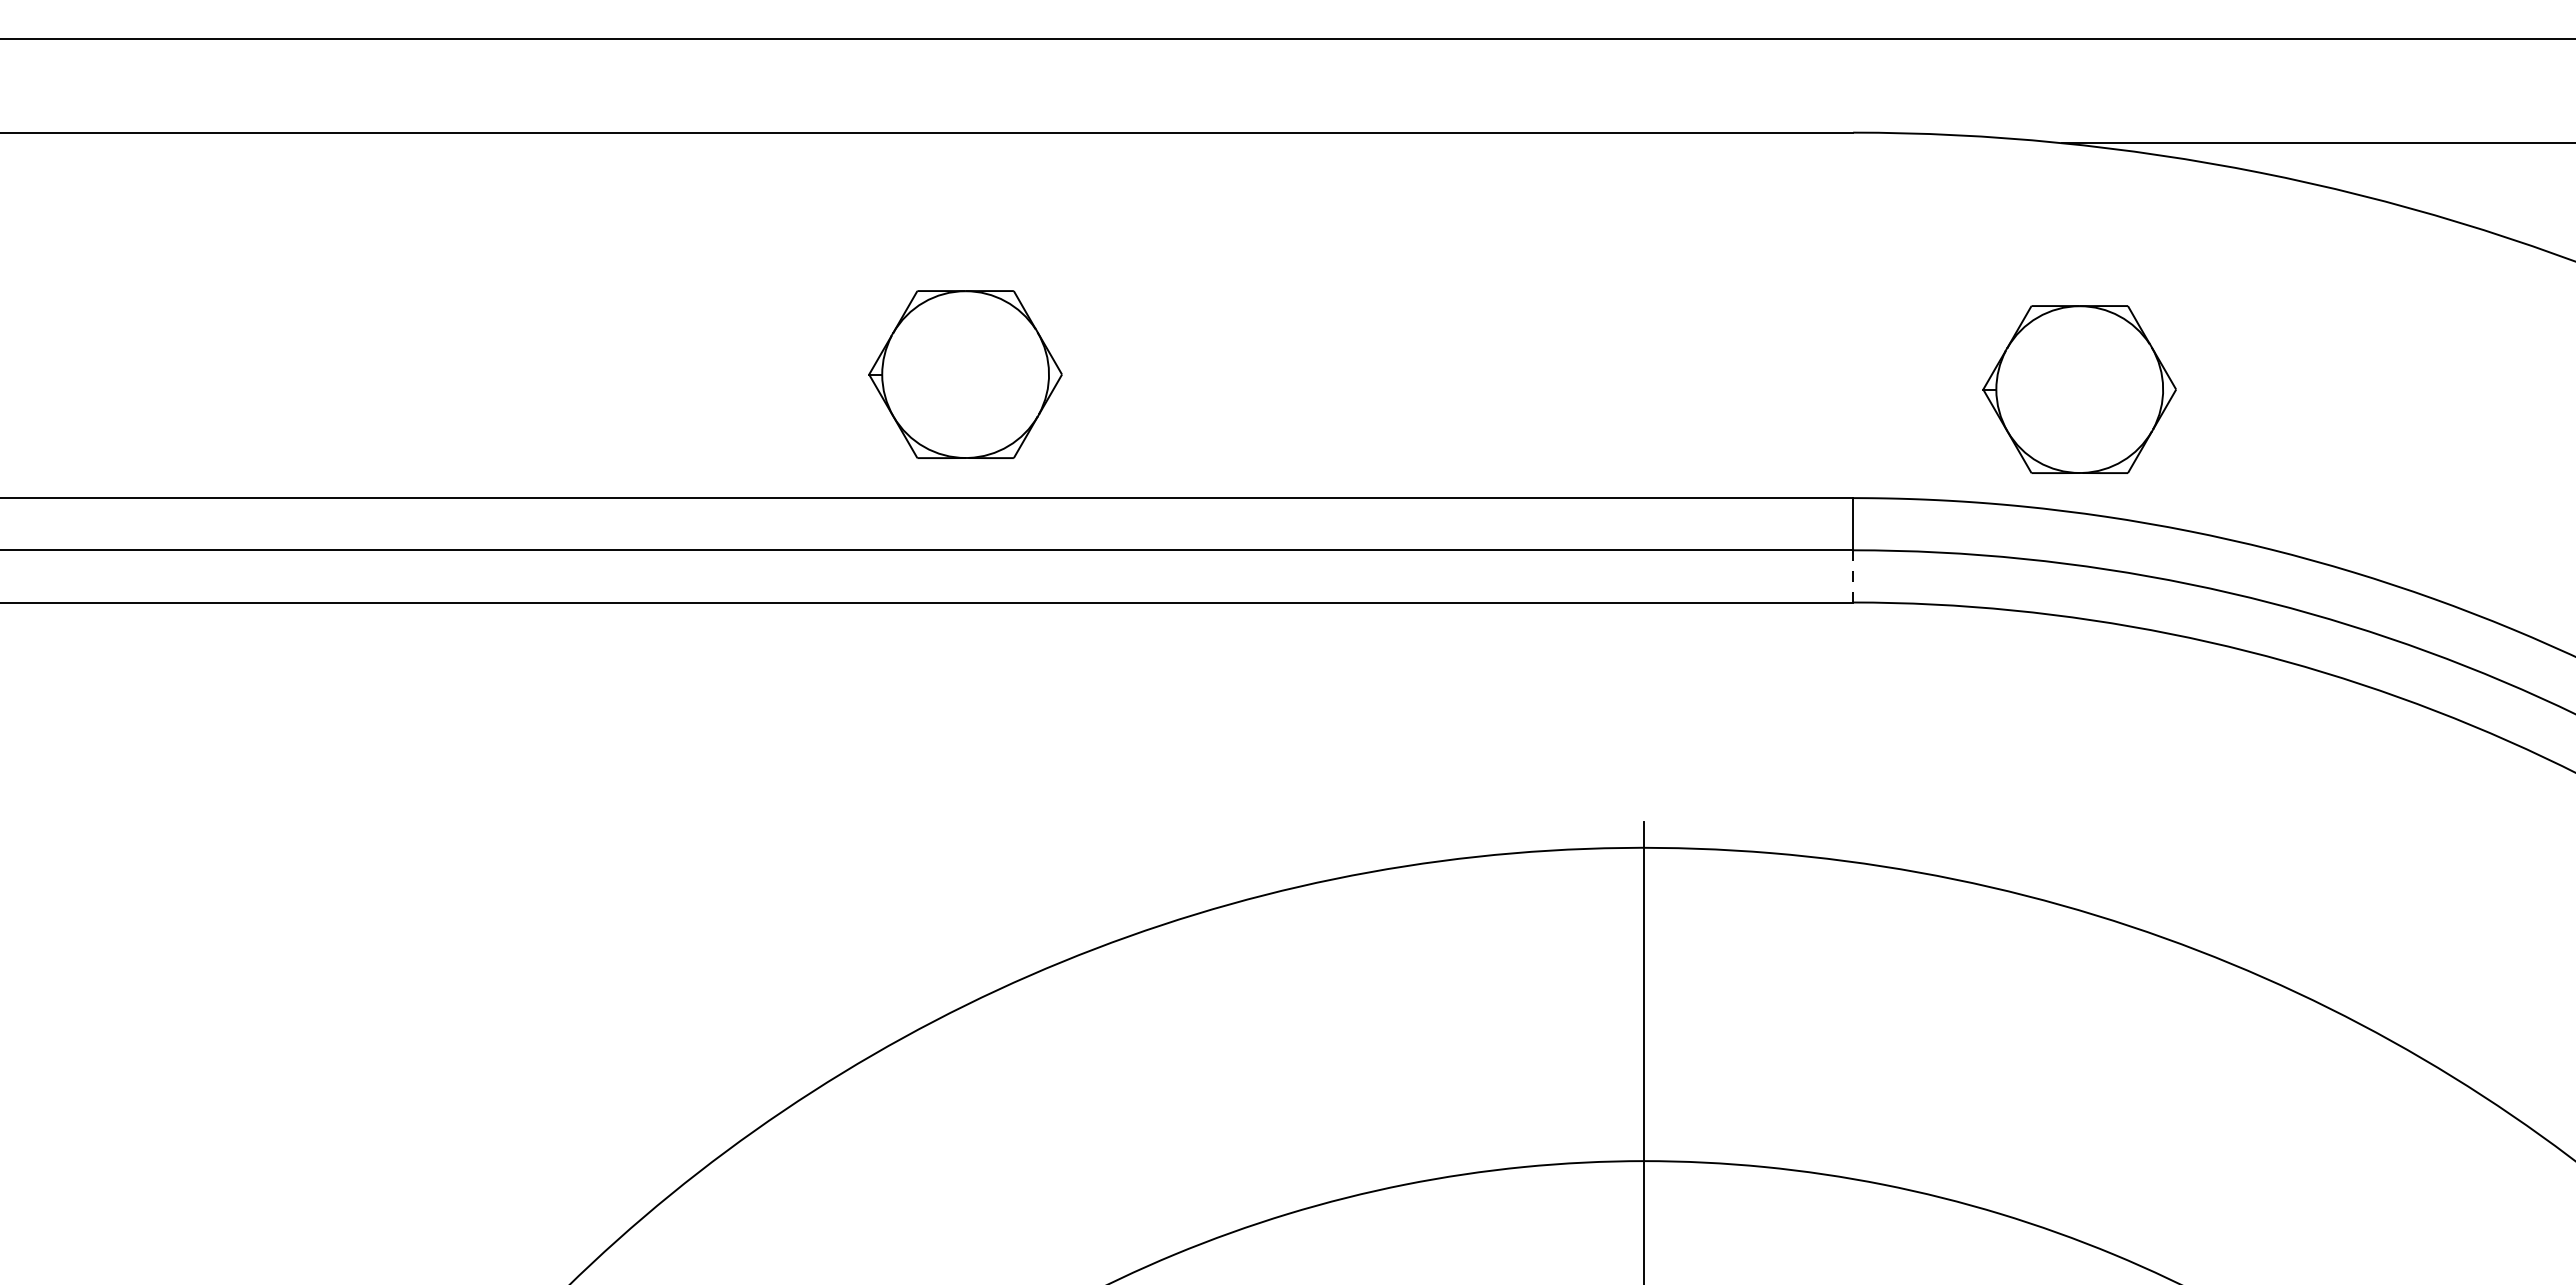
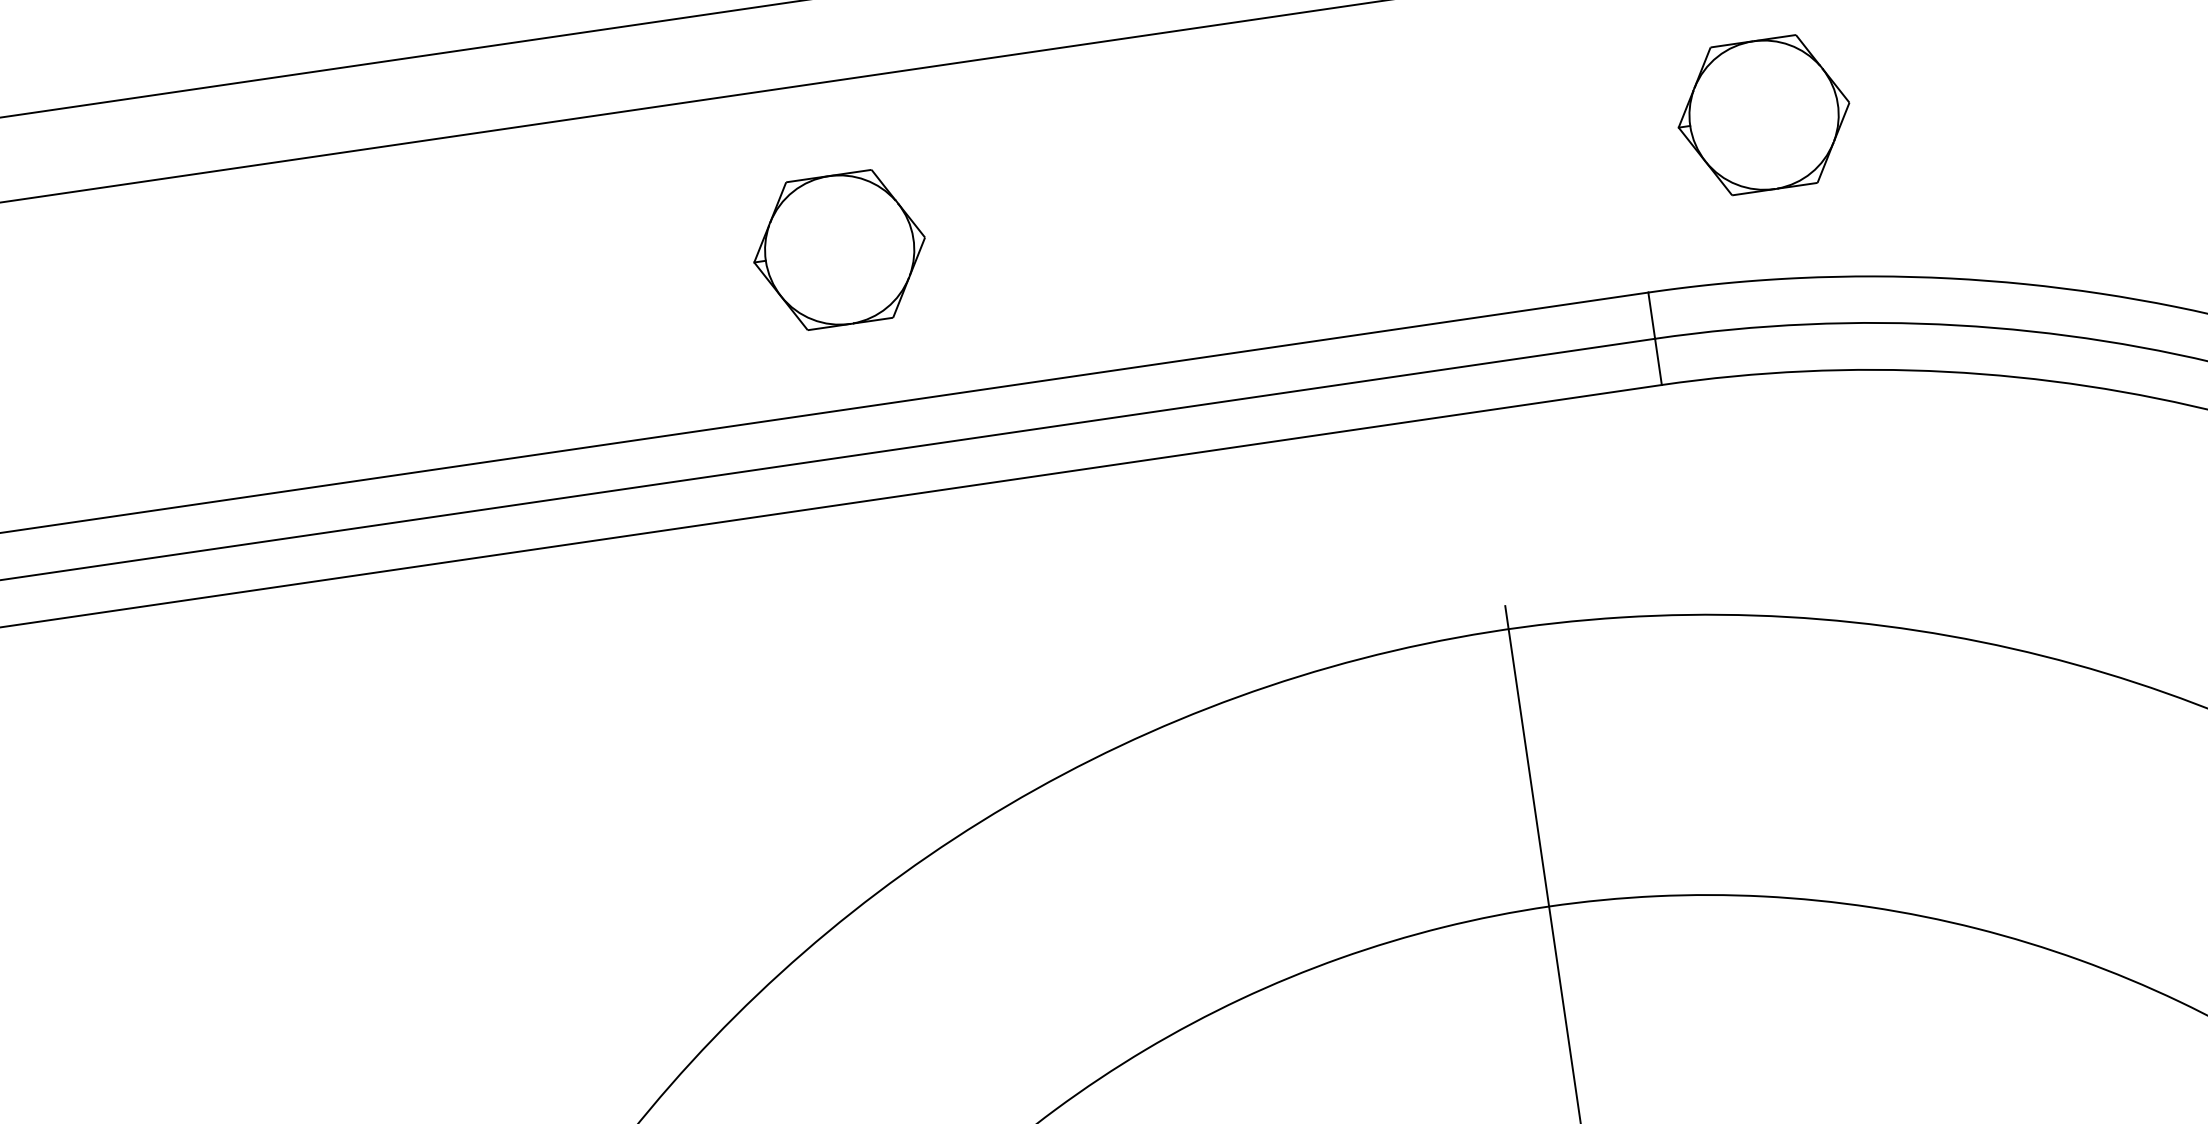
part: (965, 374) -> (839, 249), moved
part: (2079, 389) -> (1763, 115), moved
line: (1853, 575) -> (1658, 361), dashed -> solid

